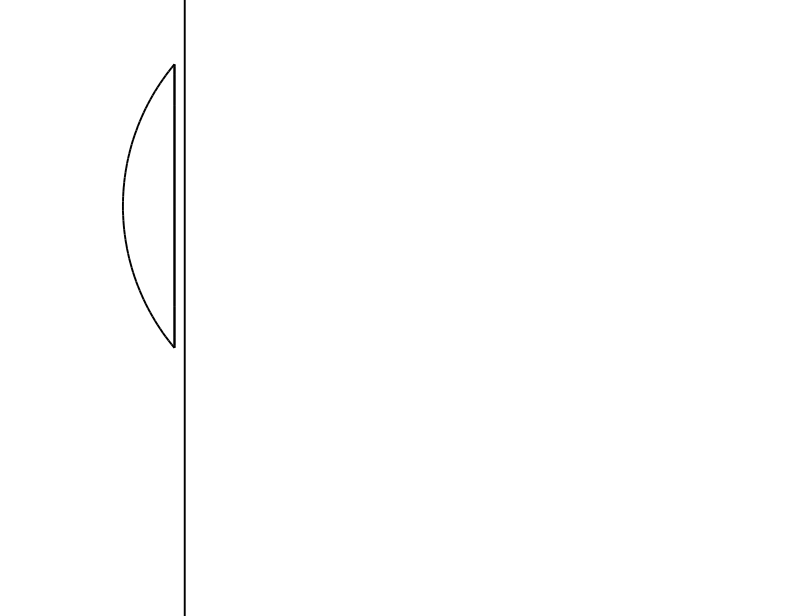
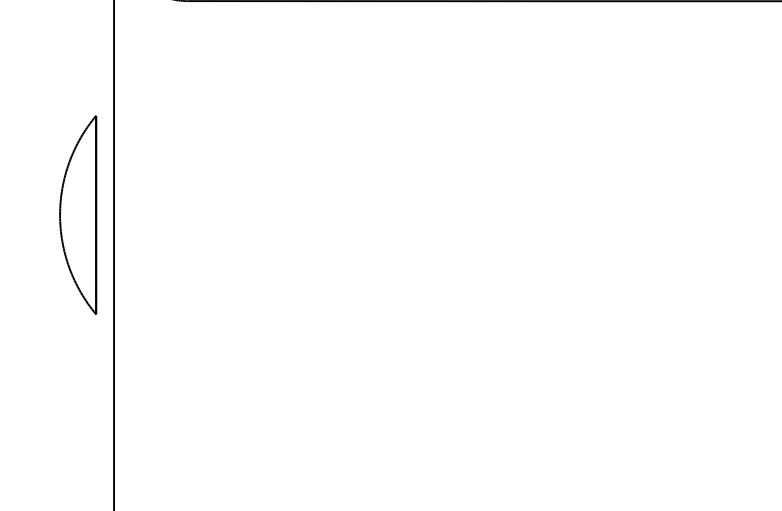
part: (148, 205) -> (77, 214), size x0.7

